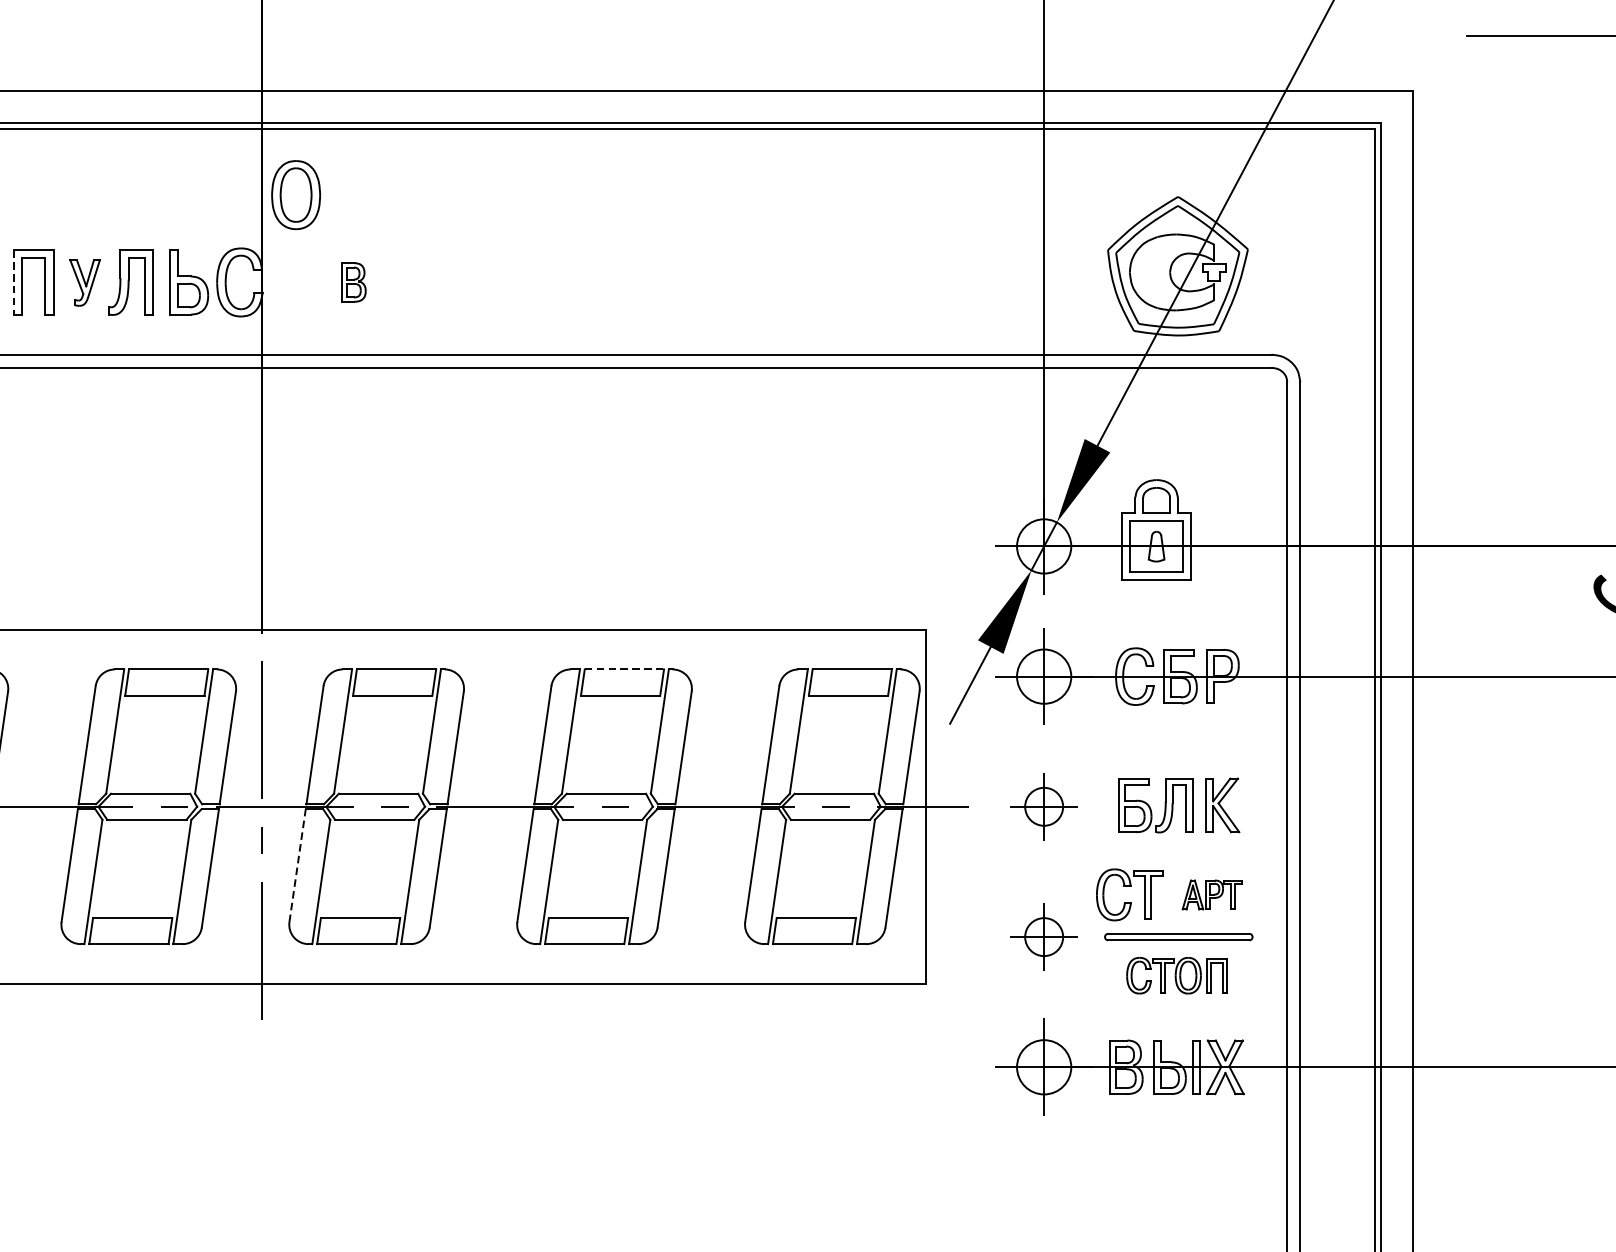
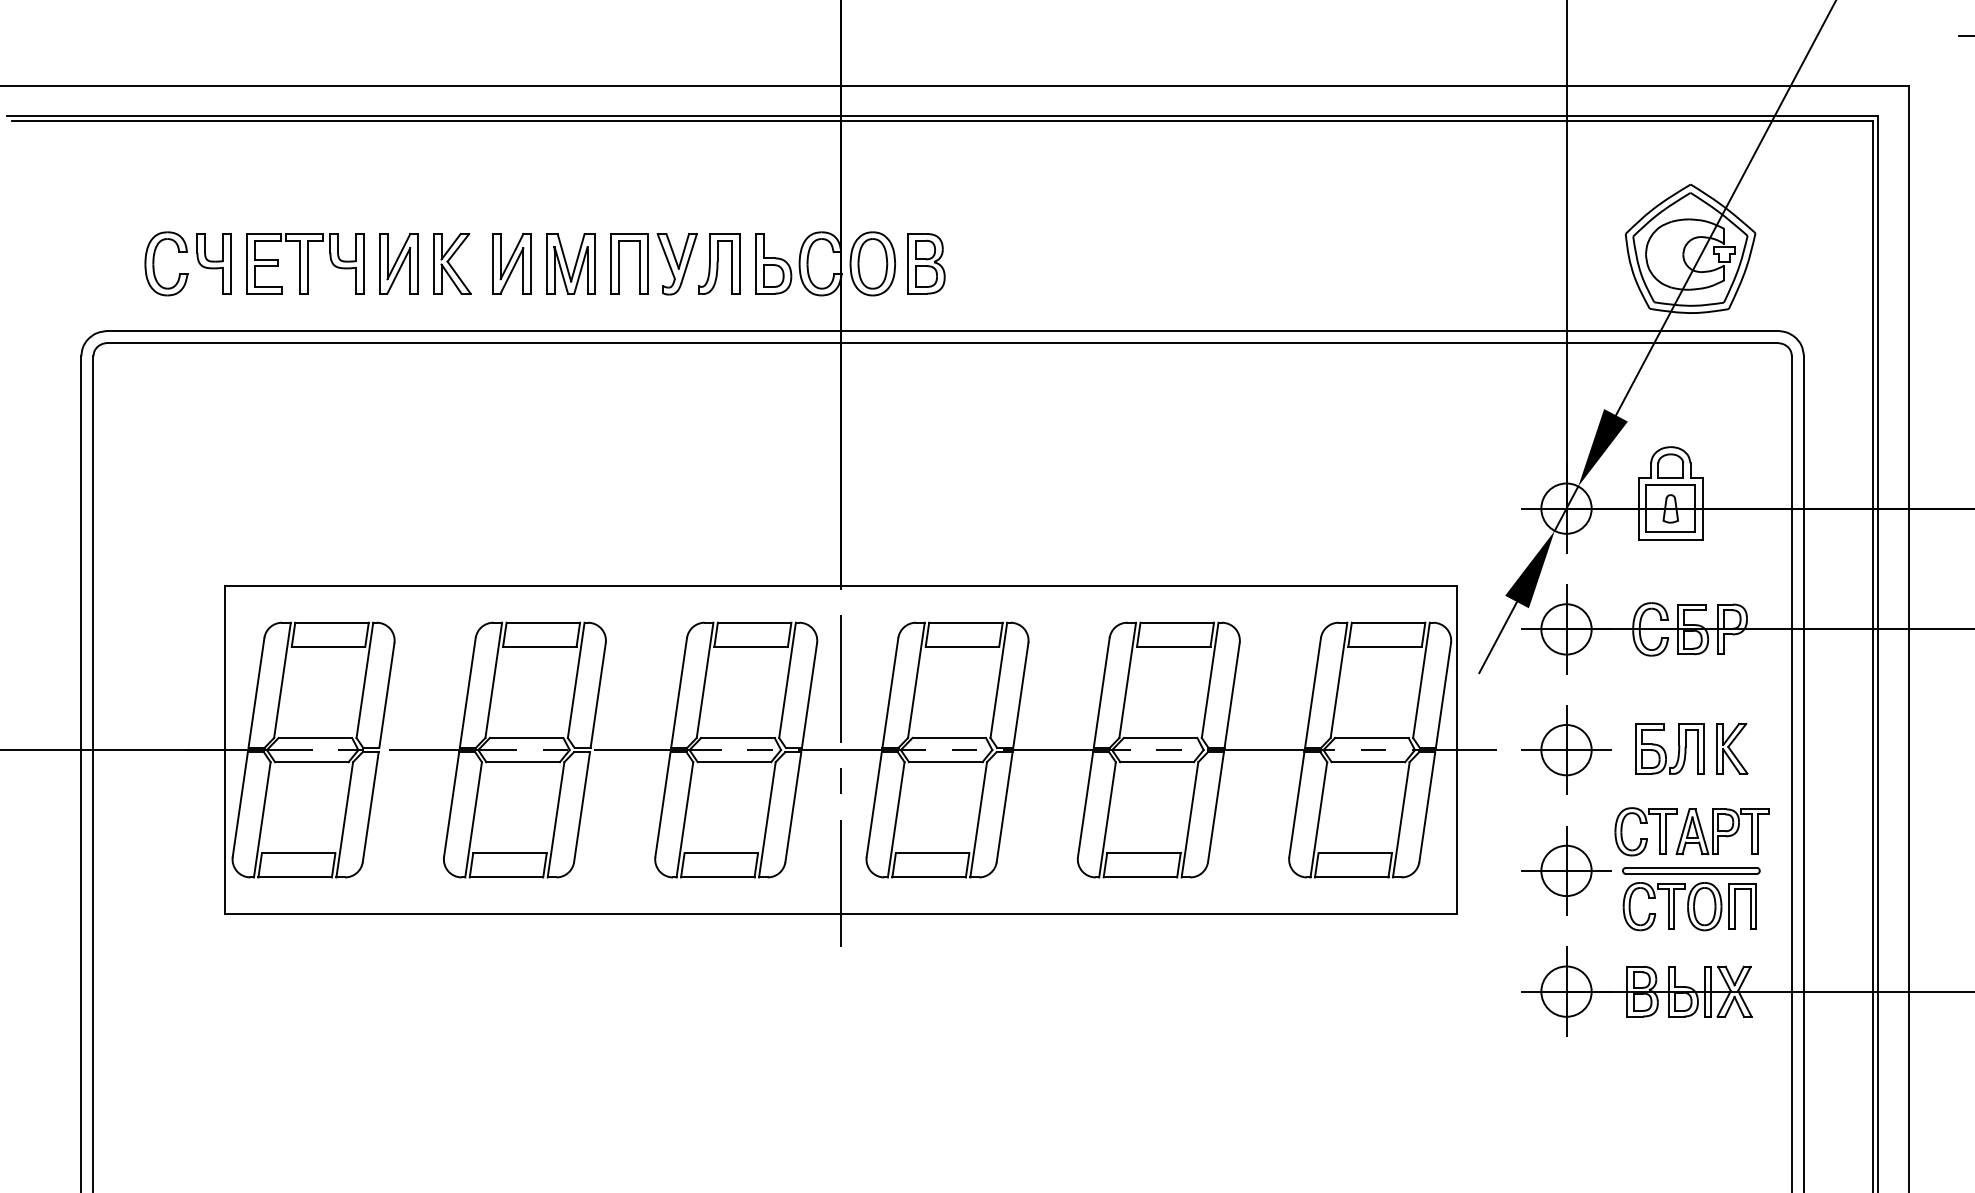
part: (295, 194) -> (872, 263), moved
line: (14, 282) -> (611, 263), dashed -> solid
part: (353, 282) -> (926, 263), size x1.67
part: (84, 283) -> (676, 264), size x1.43
line: (624, 669) -> (1177, 622), dashed -> solid
part: (1044, 806) -> (1566, 749), size x1.43
line: (297, 865) -> (874, 804), dashed -> solid
part: (1212, 894) -> (1722, 831), size x1.67
part: (1044, 936) -> (1566, 870), size x1.43
part: (1176, 975) -> (1689, 906), size x1.43

